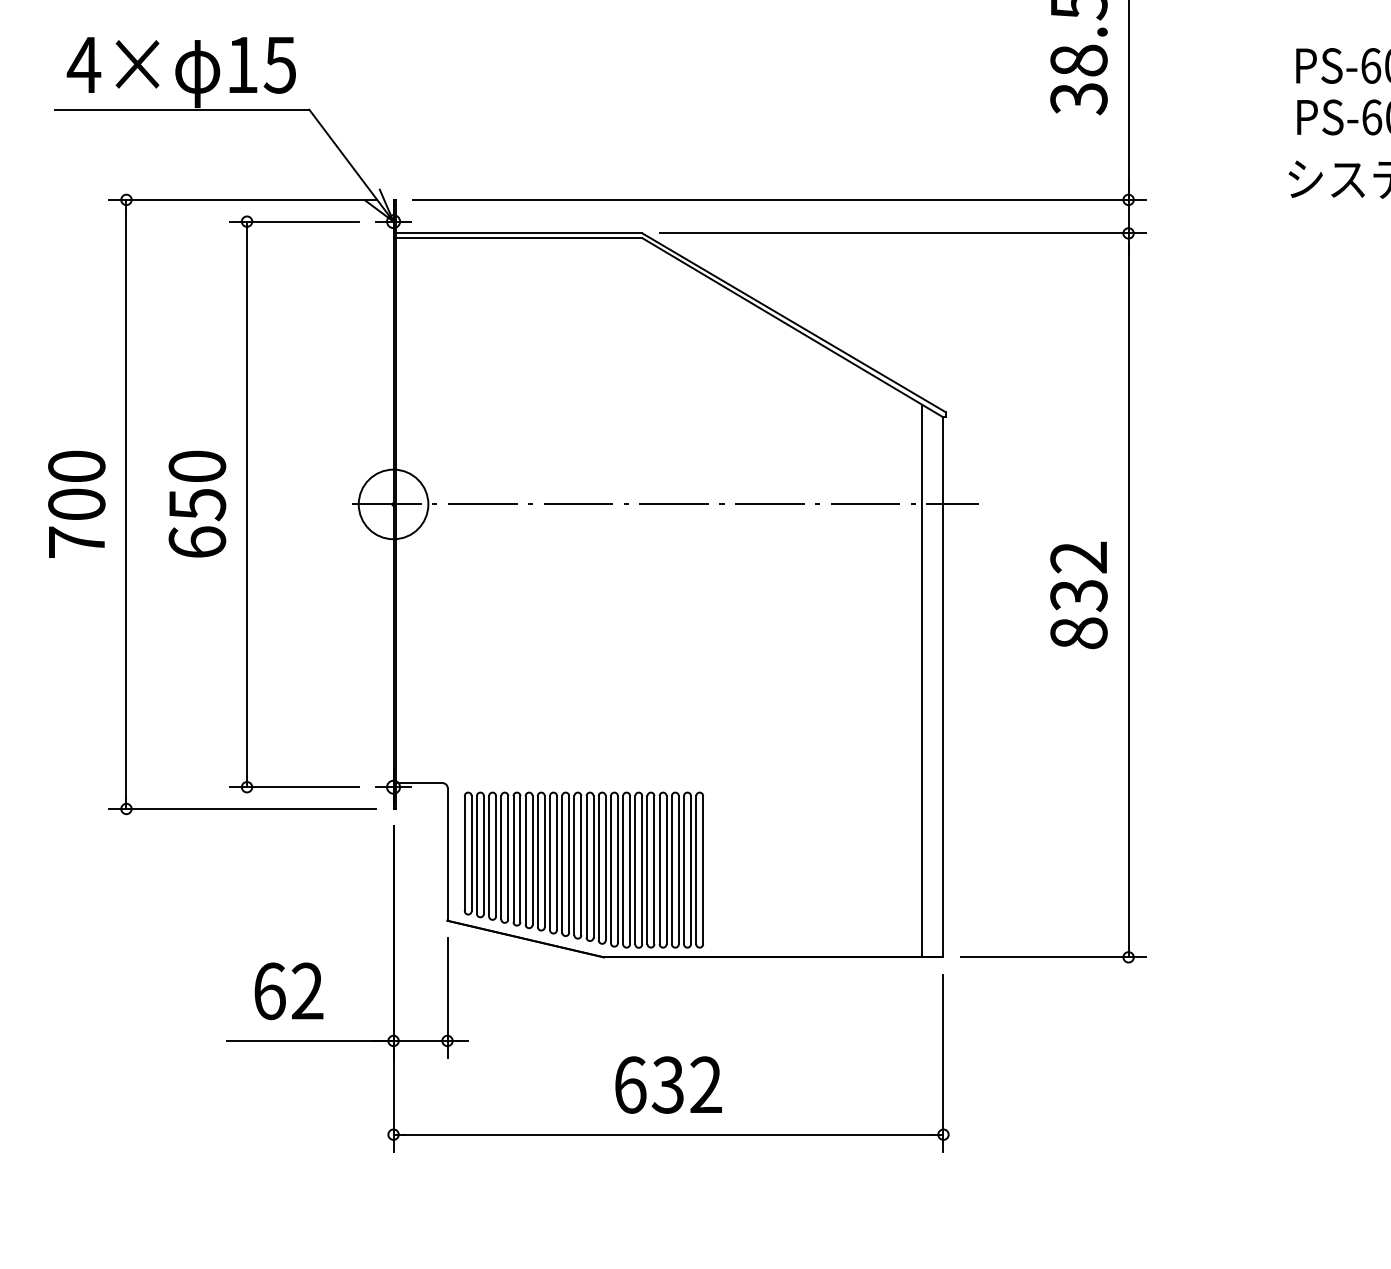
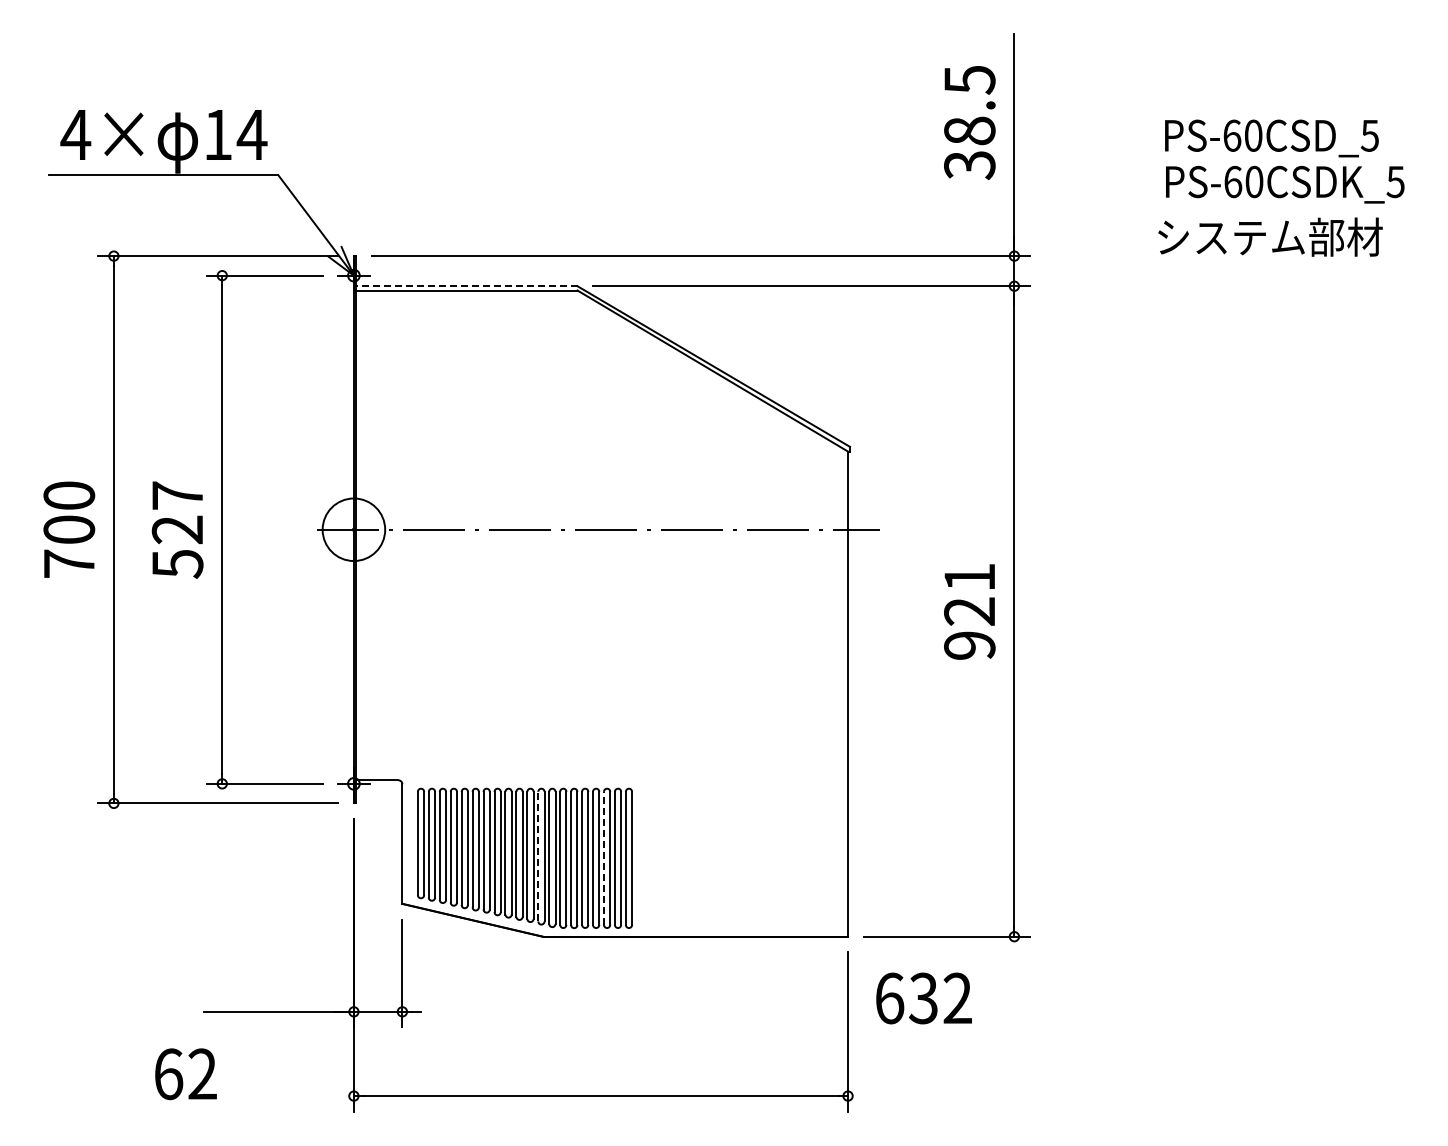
text: (279, 65) -> (251, 135), 15 -> 14
line: (518, 233) -> (466, 286), solid -> dashed
text: (197, 504) -> (177, 529), 650 -> 527
text: (1078, 595) -> (969, 611), 832 -> 921
line: (921, 681) -> (828, 688), removed
line: (598, 868) -> (538, 856), solid -> dashed
line: (671, 870) -> (603, 858), solid -> dashed
text: (288, 991) -> (185, 1074), moved
text: (667, 1085) -> (923, 998), moved

